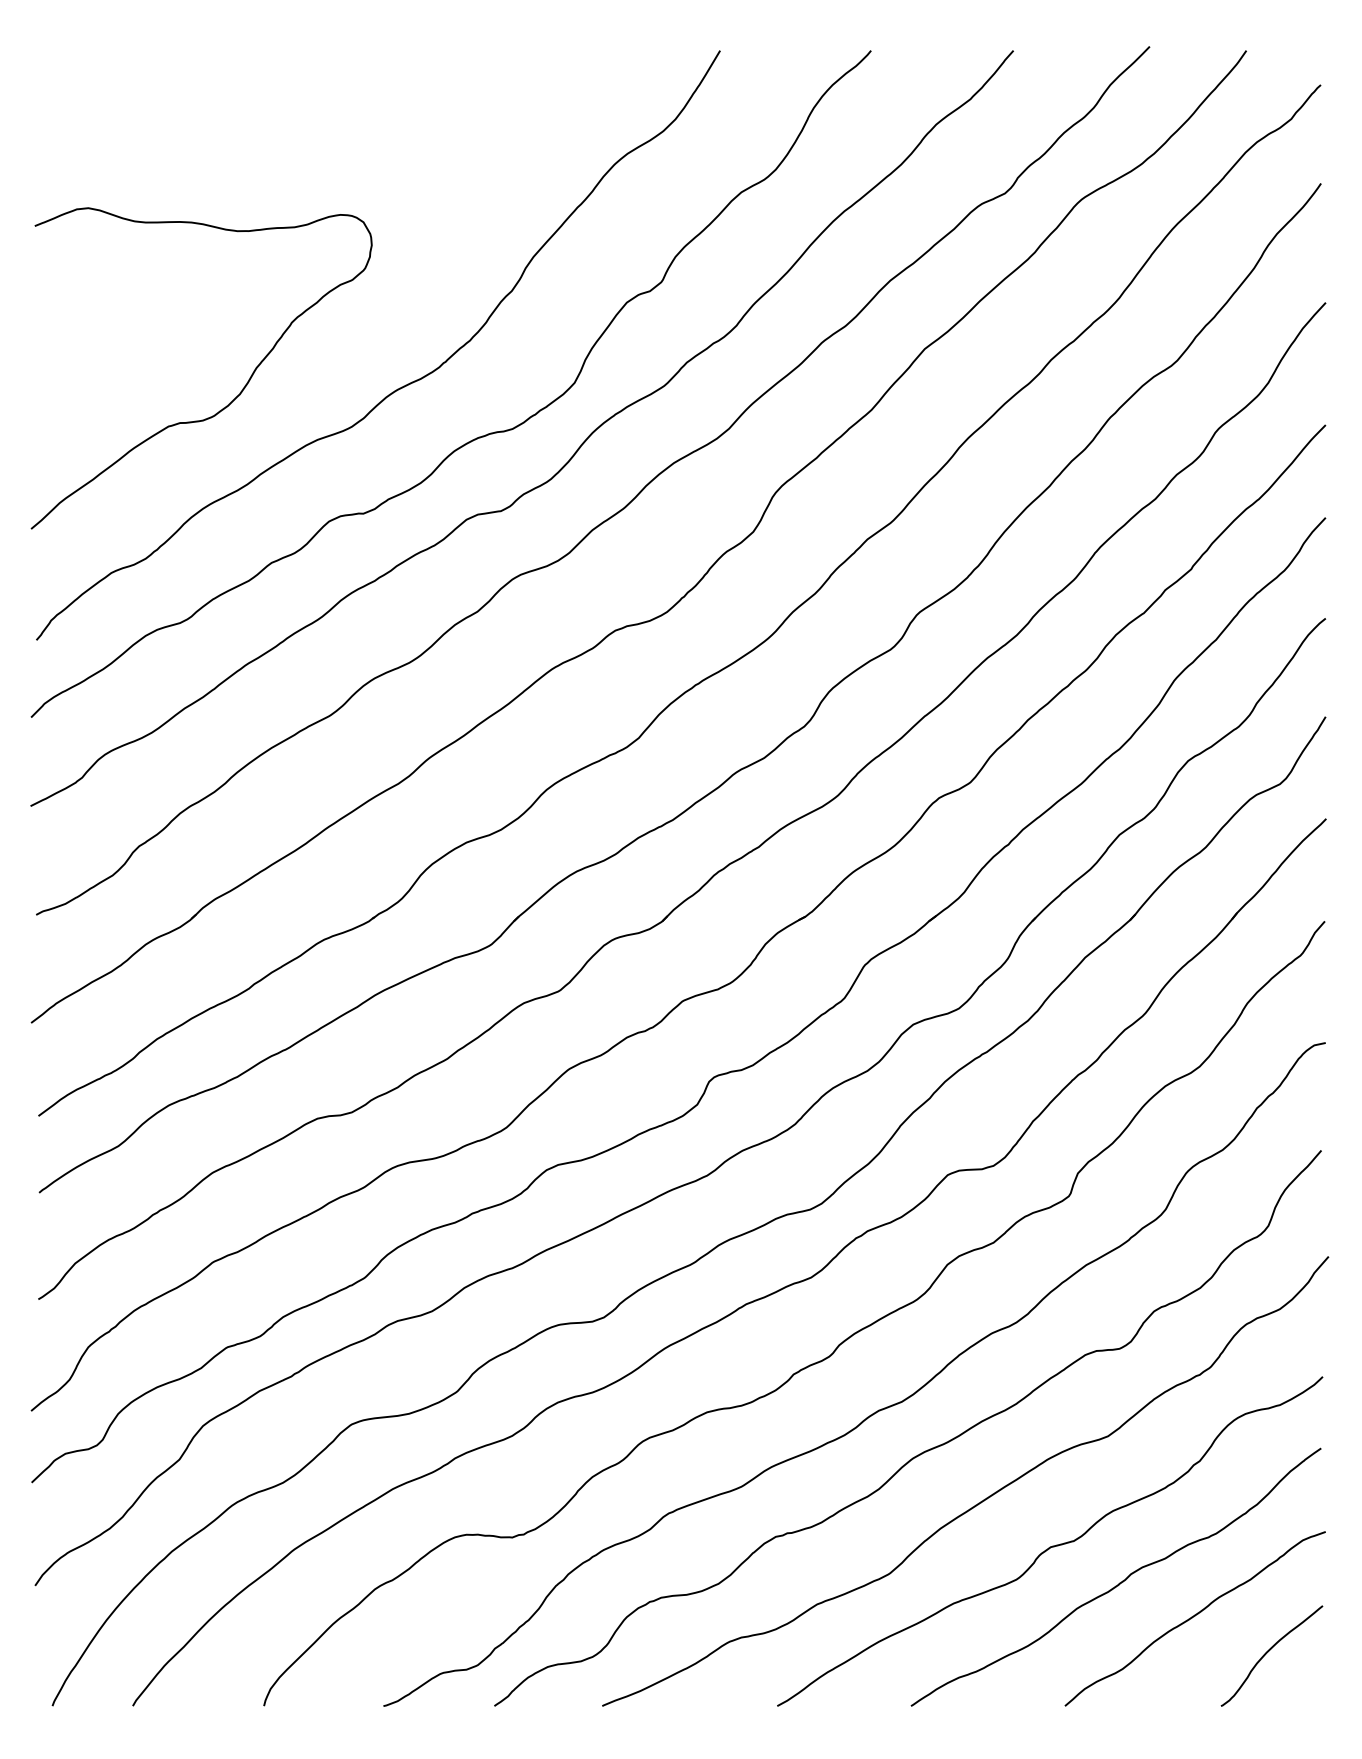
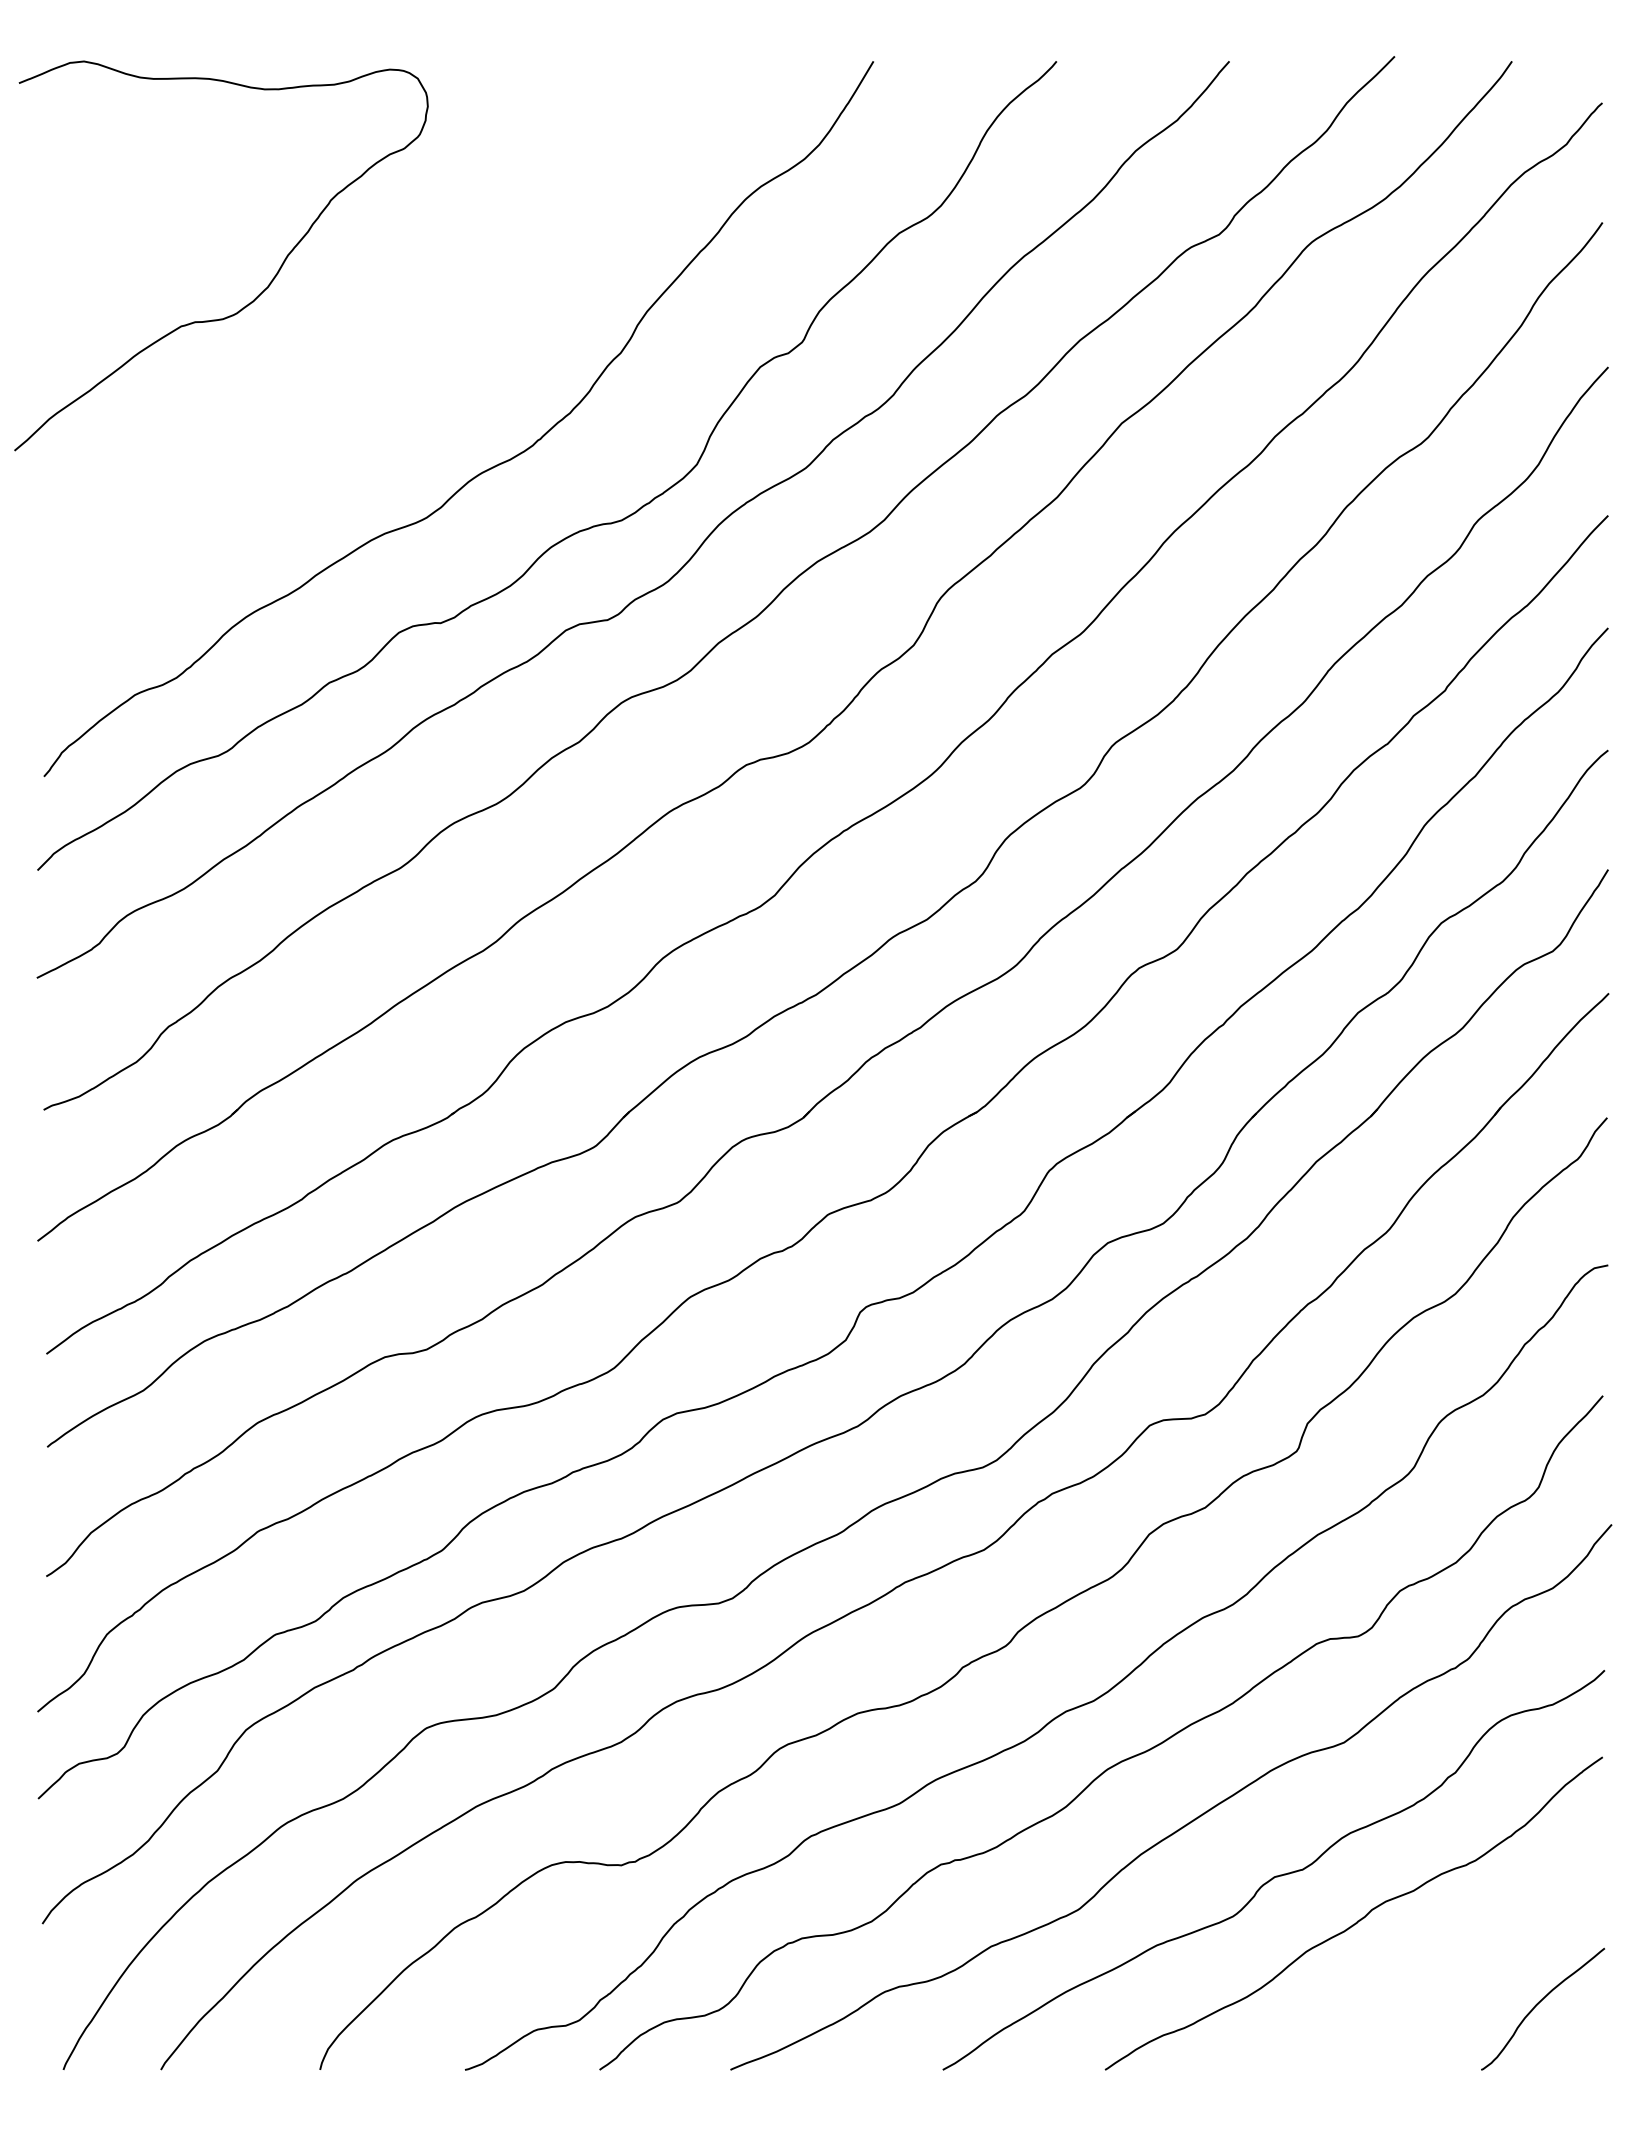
curve: (233, 399) -> (259, 293), moved
curve: (1194, 1616) -> (1449, 1961), removed

